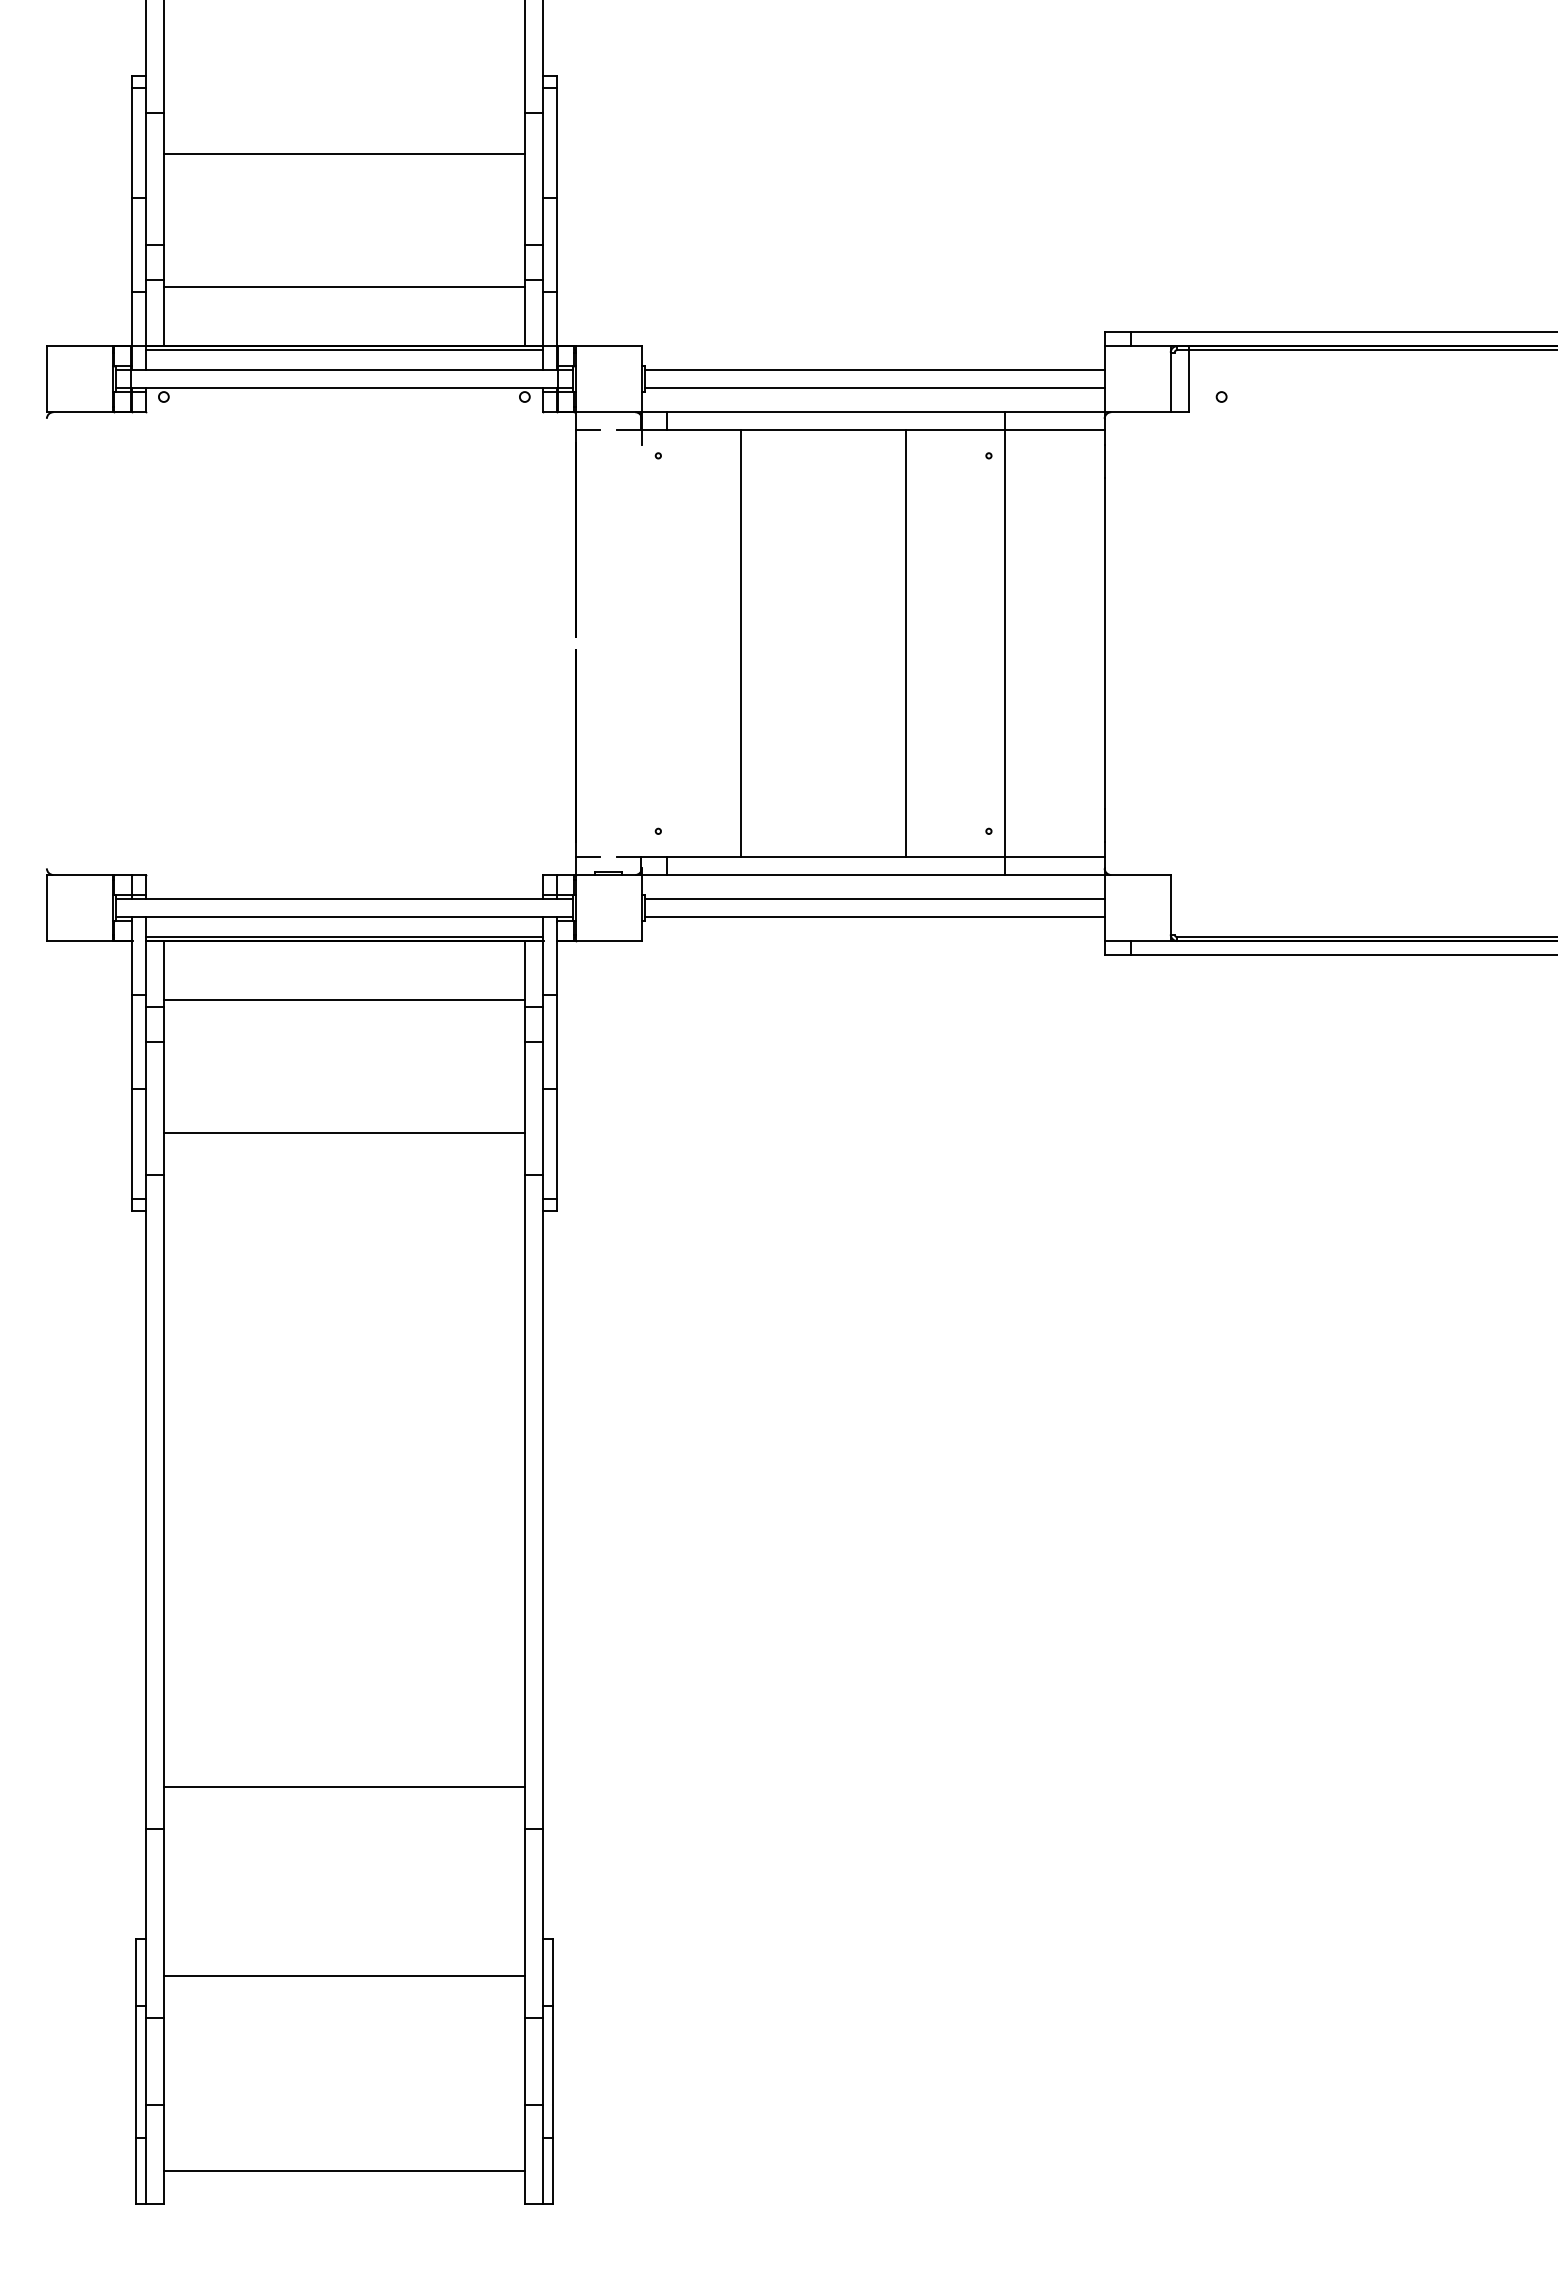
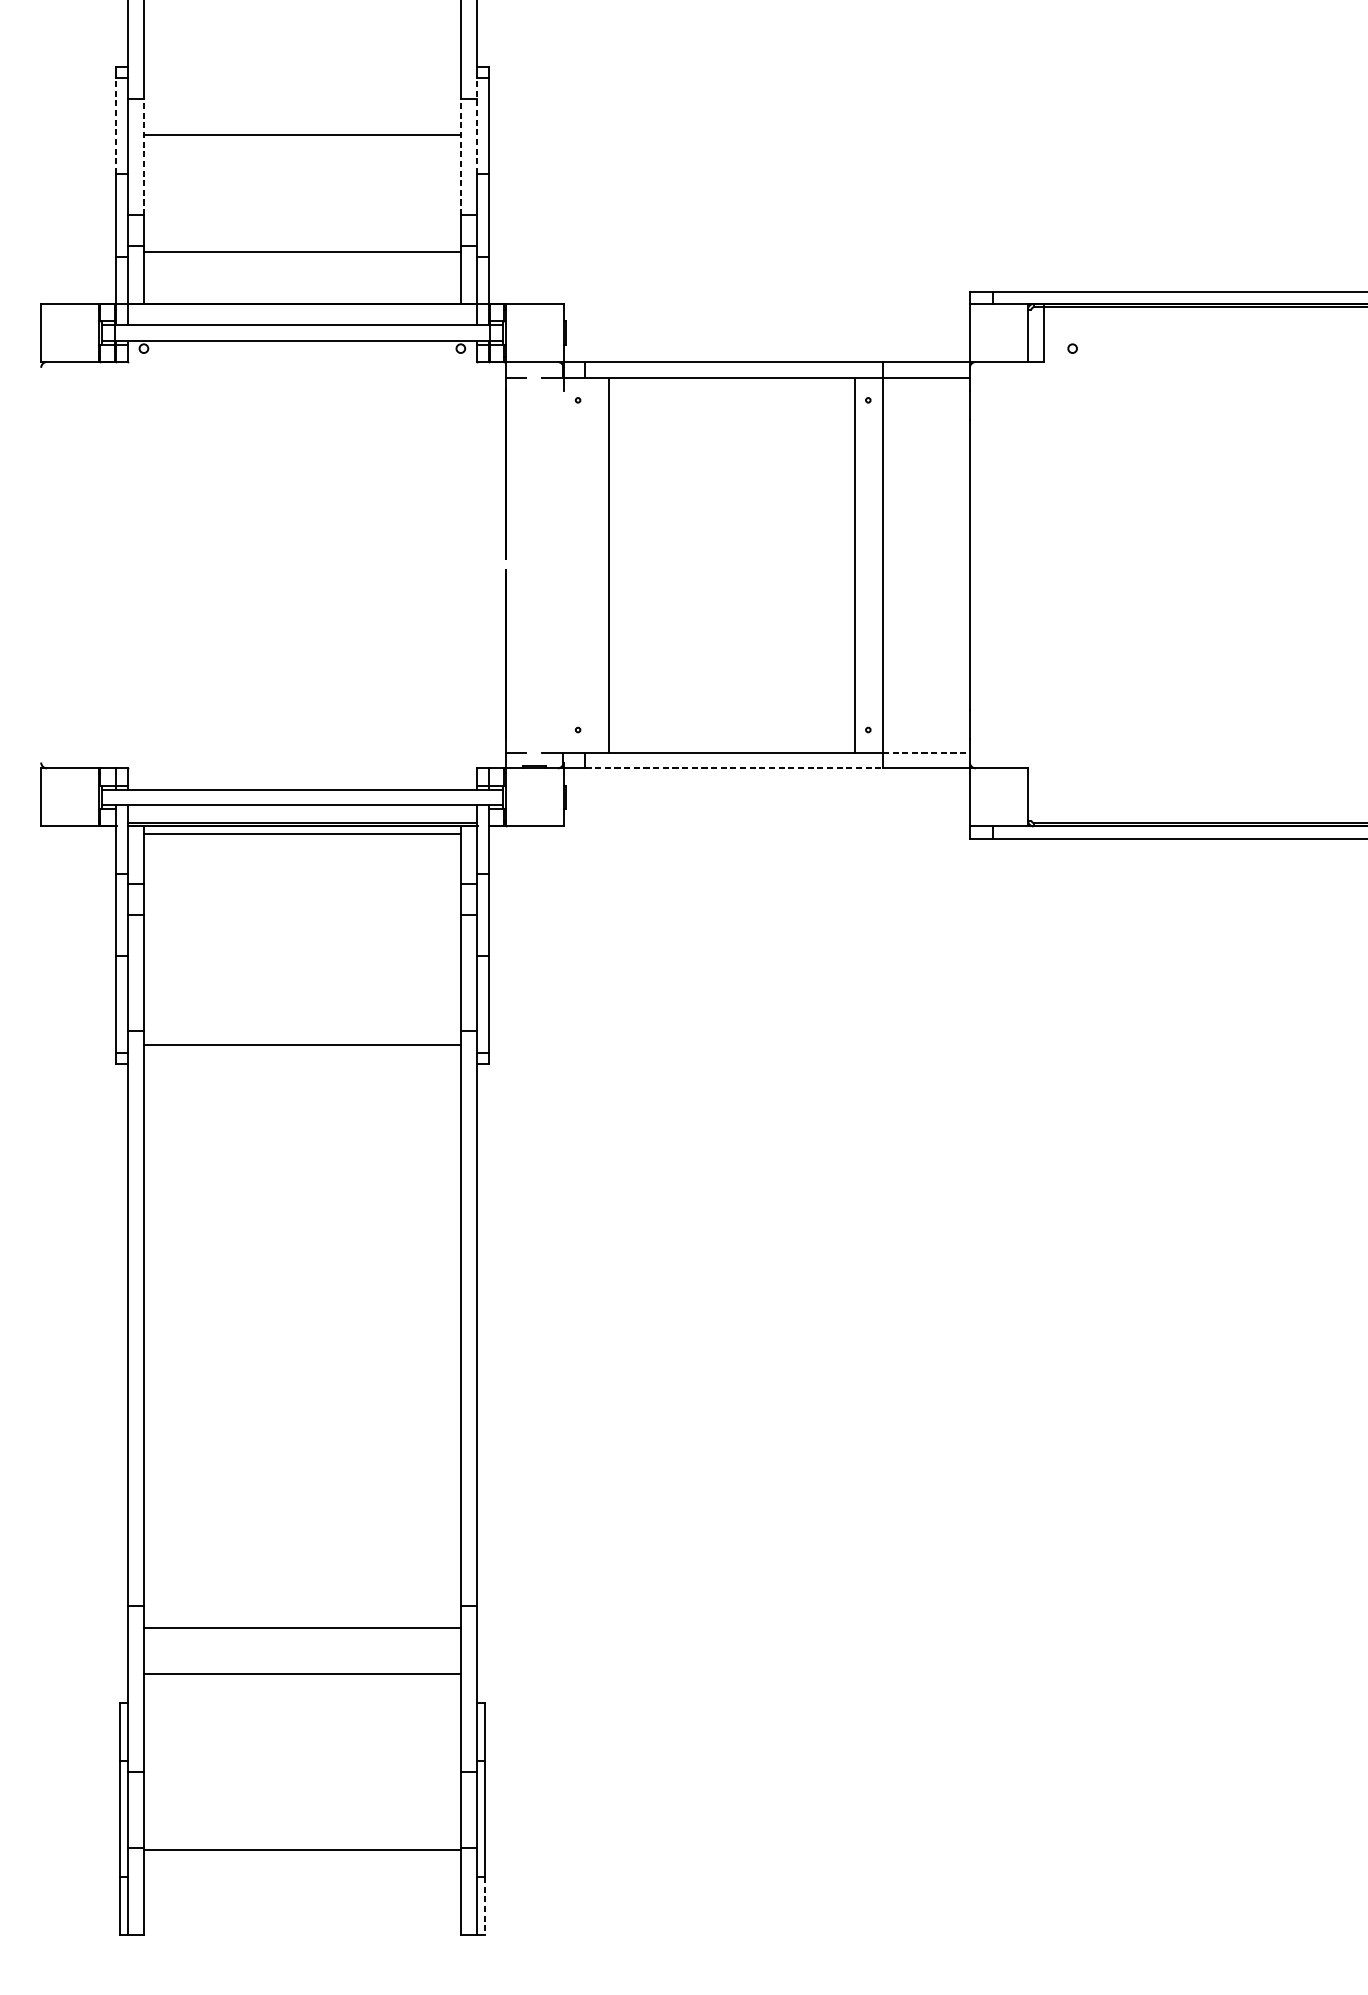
line: (132, 143) -> (116, 126), solid -> dashed
line: (542, 143) -> (476, 126), solid -> dashed
line: (163, 178) -> (143, 156), solid -> dashed
line: (524, 178) -> (460, 156), solid -> dashed
line: (344, 350) -> (302, 307), removed
line: (874, 370) -> (767, 325), removed
line: (874, 388) -> (767, 341), removed
line: (741, 643) -> (608, 565), moved
line: (906, 643) -> (854, 565), moved
line: (1055, 857) -> (926, 752), solid -> dashed
line: (836, 875) -> (734, 768), solid -> dashed
line: (874, 899) -> (767, 789), removed
line: (874, 916) -> (767, 804), removed
line: (343, 1000) -> (301, 833), moved
line: (343, 1133) -> (301, 1045), moved
line: (343, 1787) -> (301, 1628), moved
line: (343, 1976) -> (301, 1673), moved
line: (343, 2170) -> (301, 1849), moved
line: (552, 2171) -> (485, 1906), solid -> dashed

